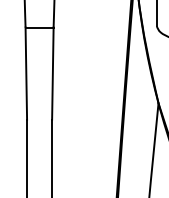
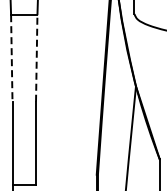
line: (52, 72) -> (36, 57), solid -> dashed
line: (26, 73) -> (11, 58), solid -> dashed

